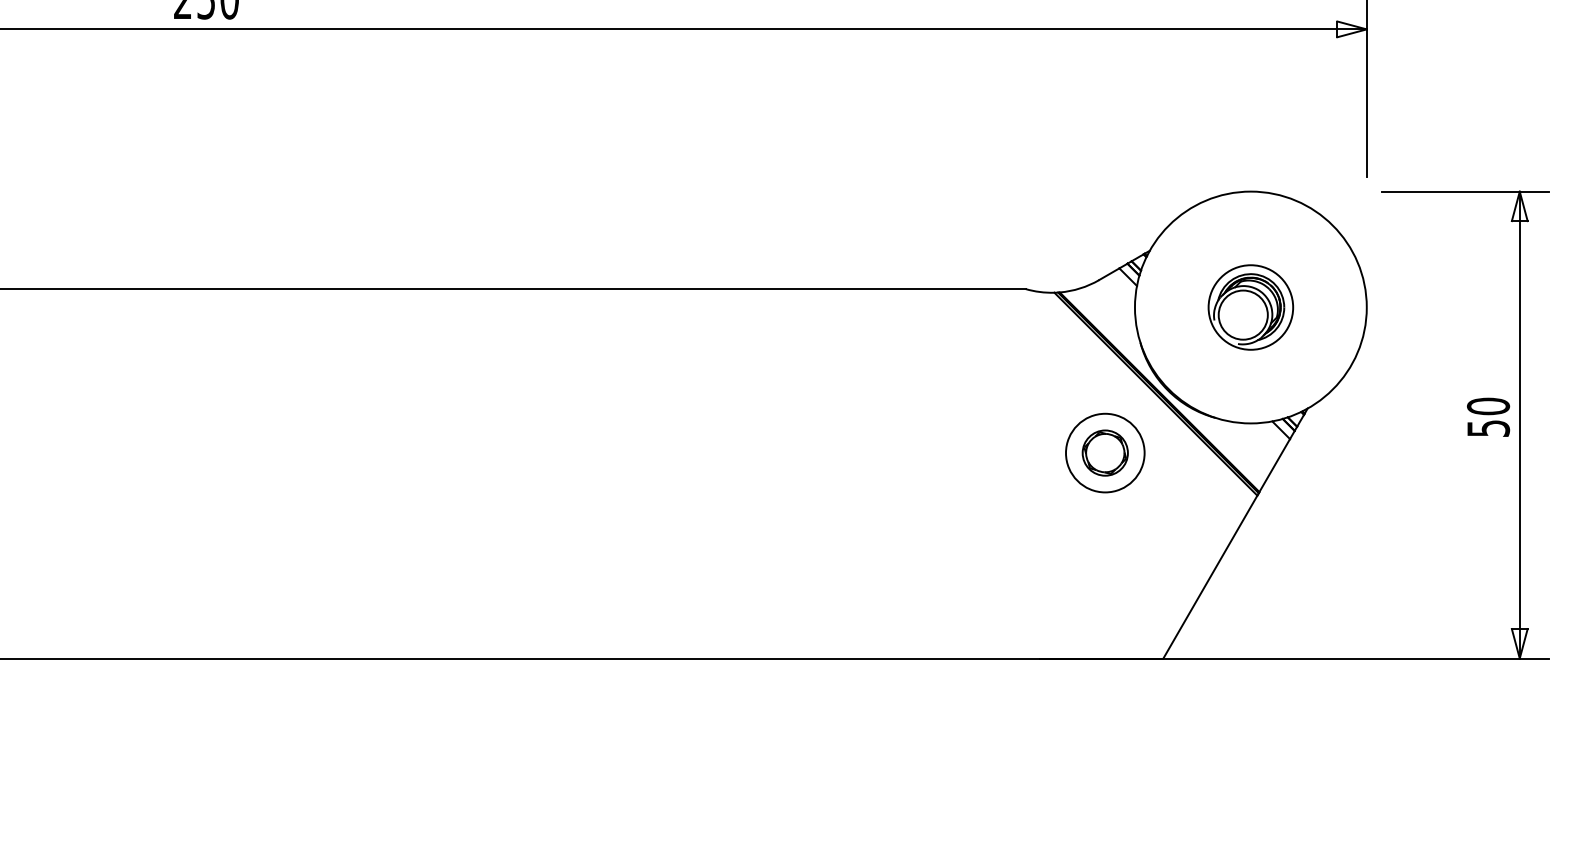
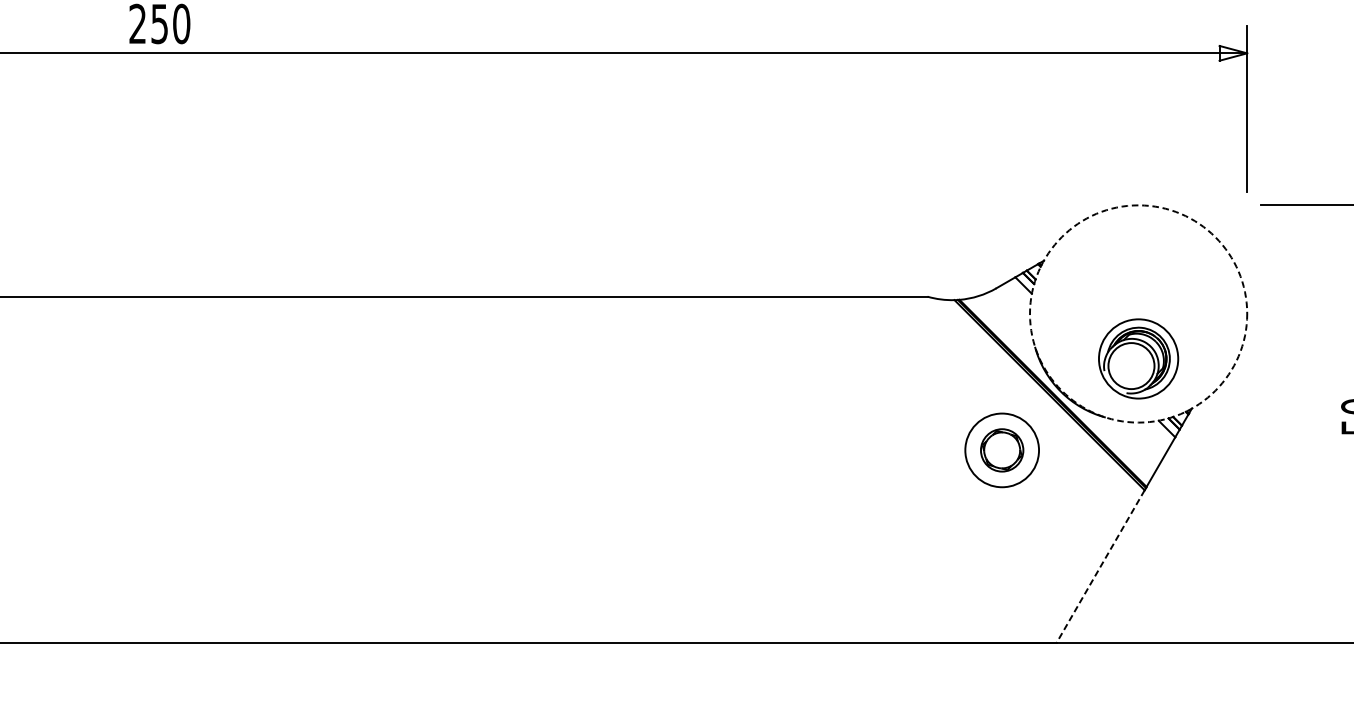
circle: (1250, 307) -> (1138, 313), solid -> dashed
part: (1250, 307) -> (1138, 358), moved
line: (1210, 577) -> (1100, 566), solid -> dashed

